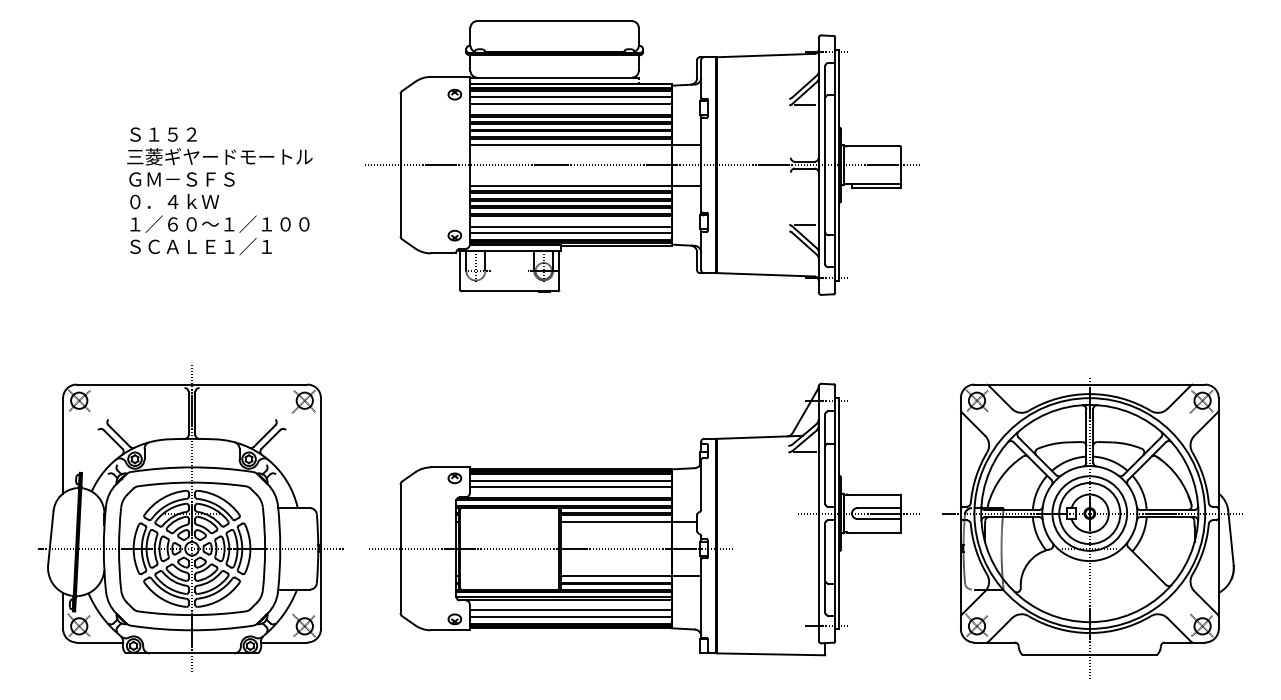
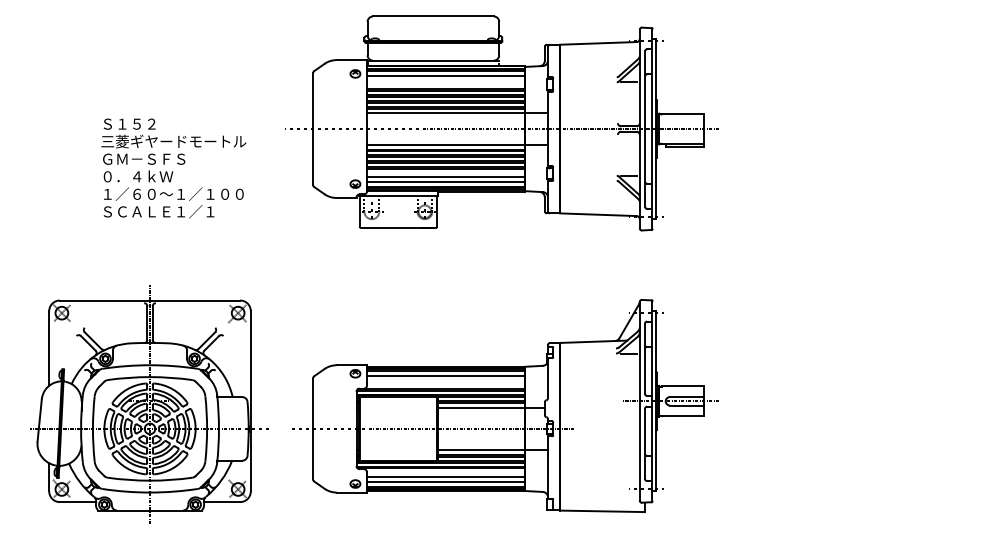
line: (571, 103) -> (446, 80), removed
text: (219, 191) -> (173, 168), moved
line: (571, 486) -> (446, 380), removed
part: (1090, 526) -> (852, 411), removed

